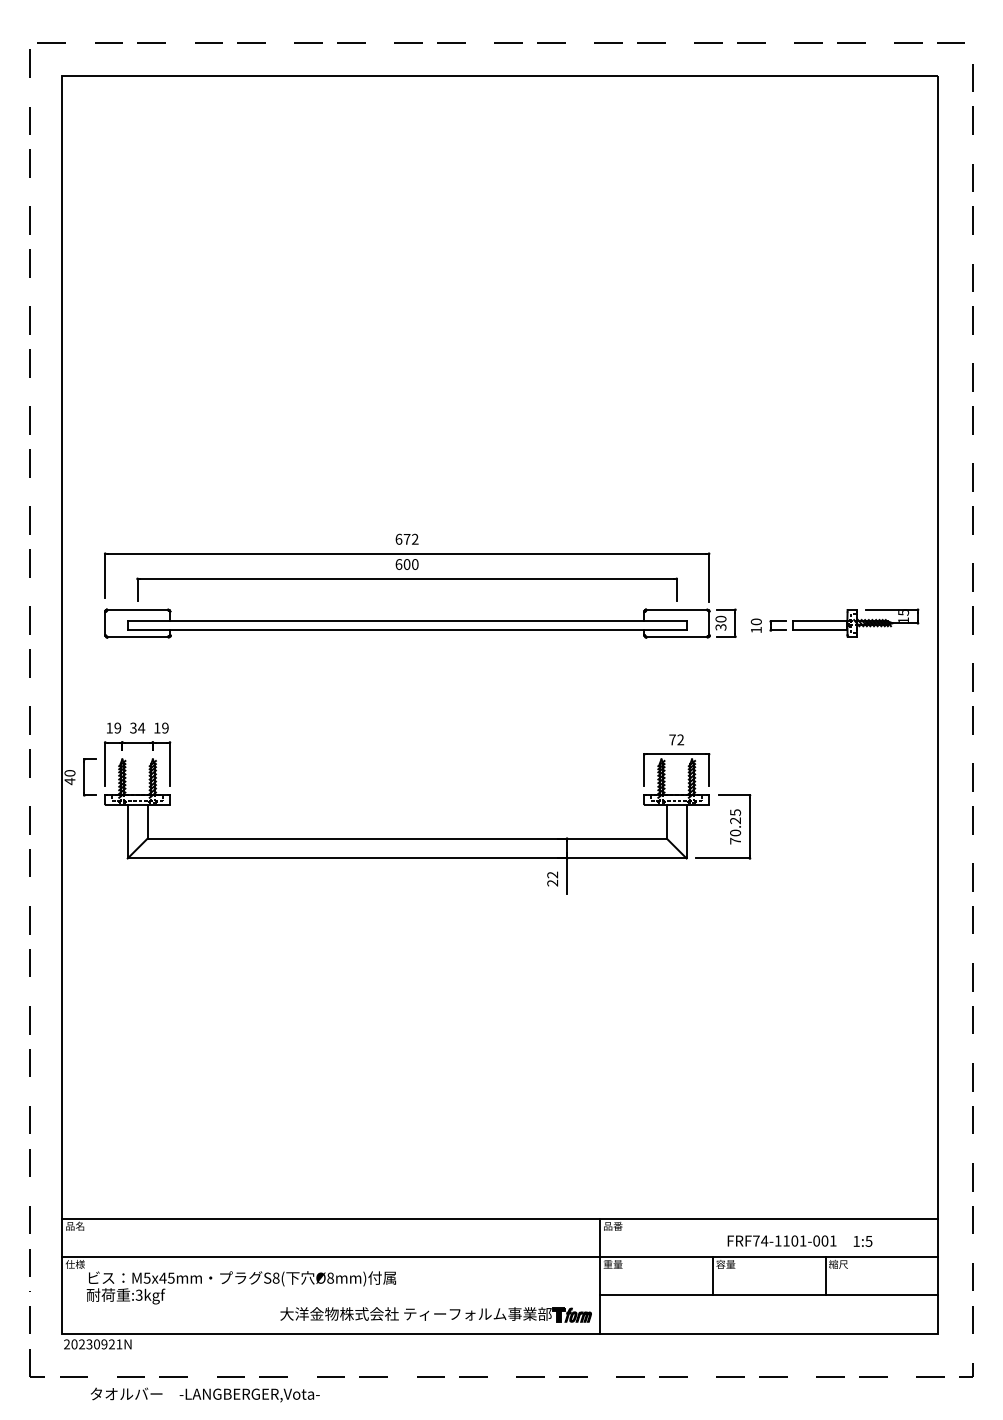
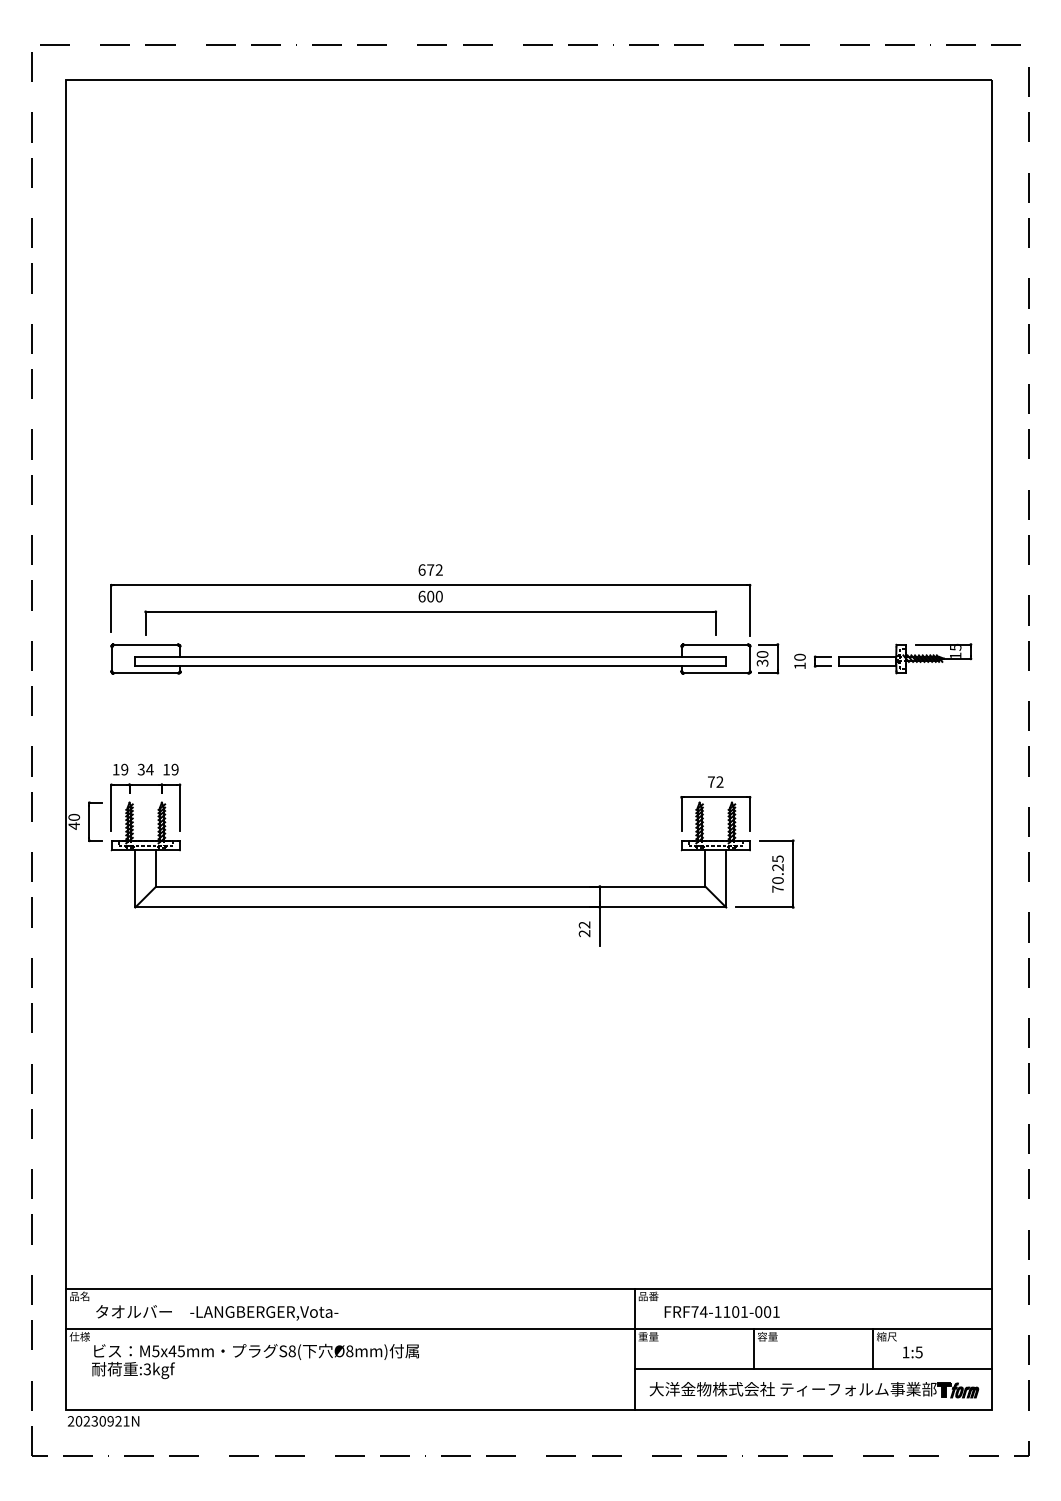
text: (781, 1240) -> (721, 1311), moved
text: (862, 1241) -> (912, 1352), moved
part: (436, 1315) -> (814, 1390), moved
text: (205, 1394) -> (217, 1312), moved

